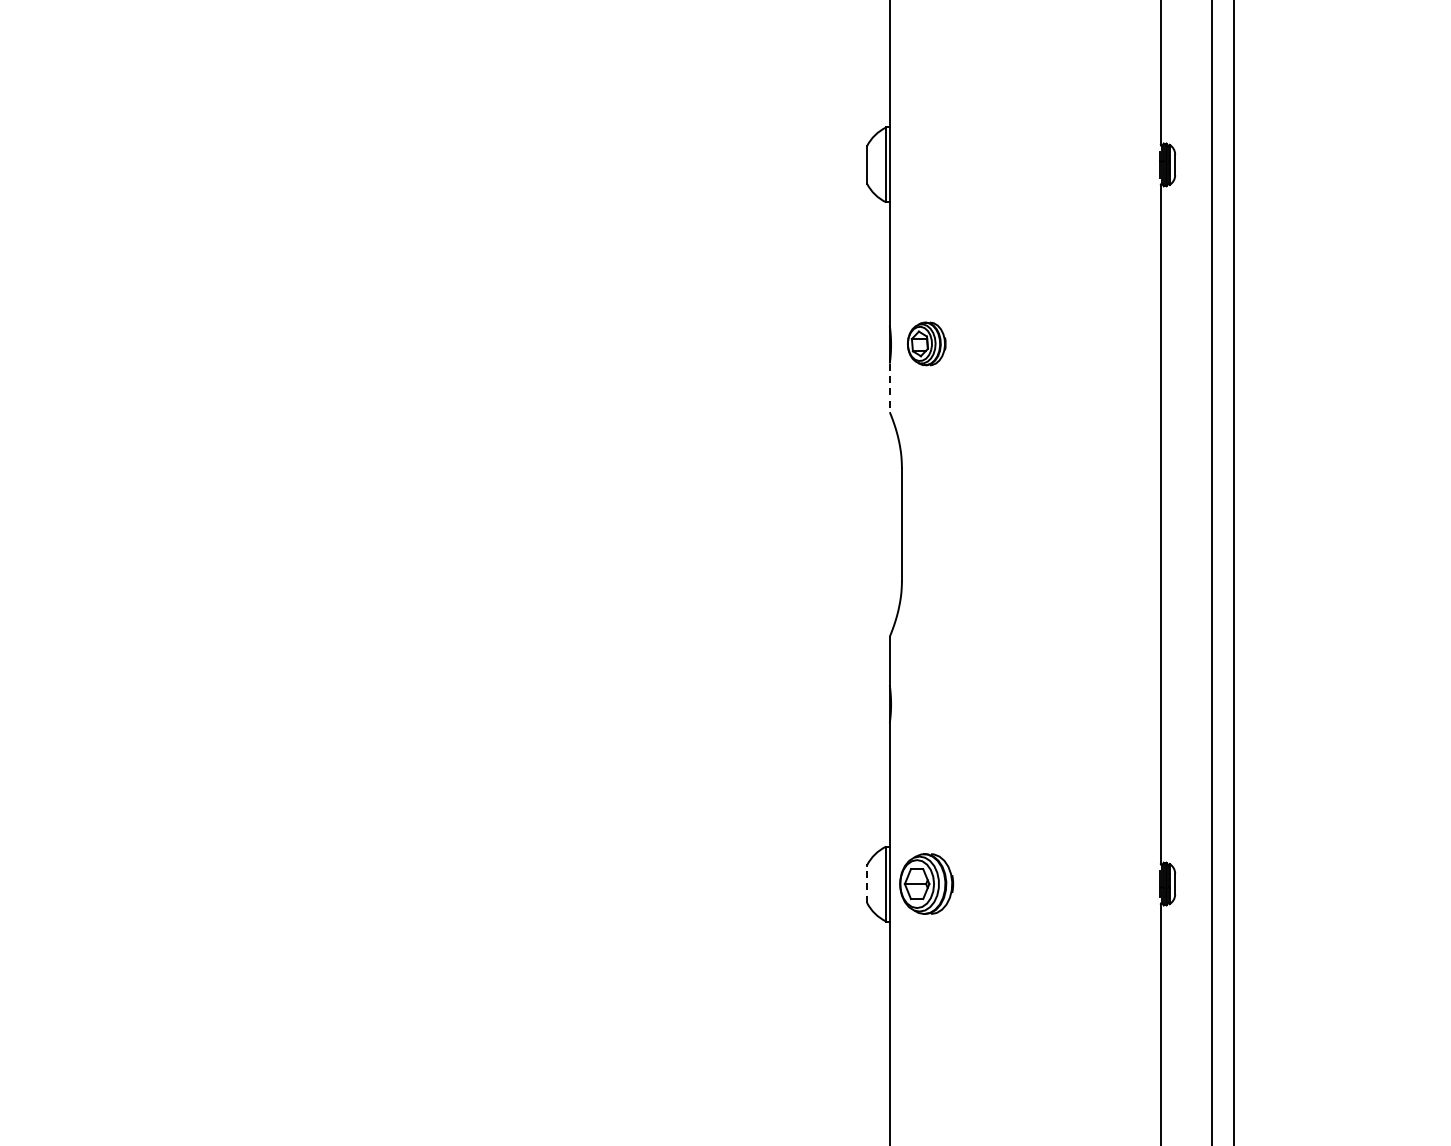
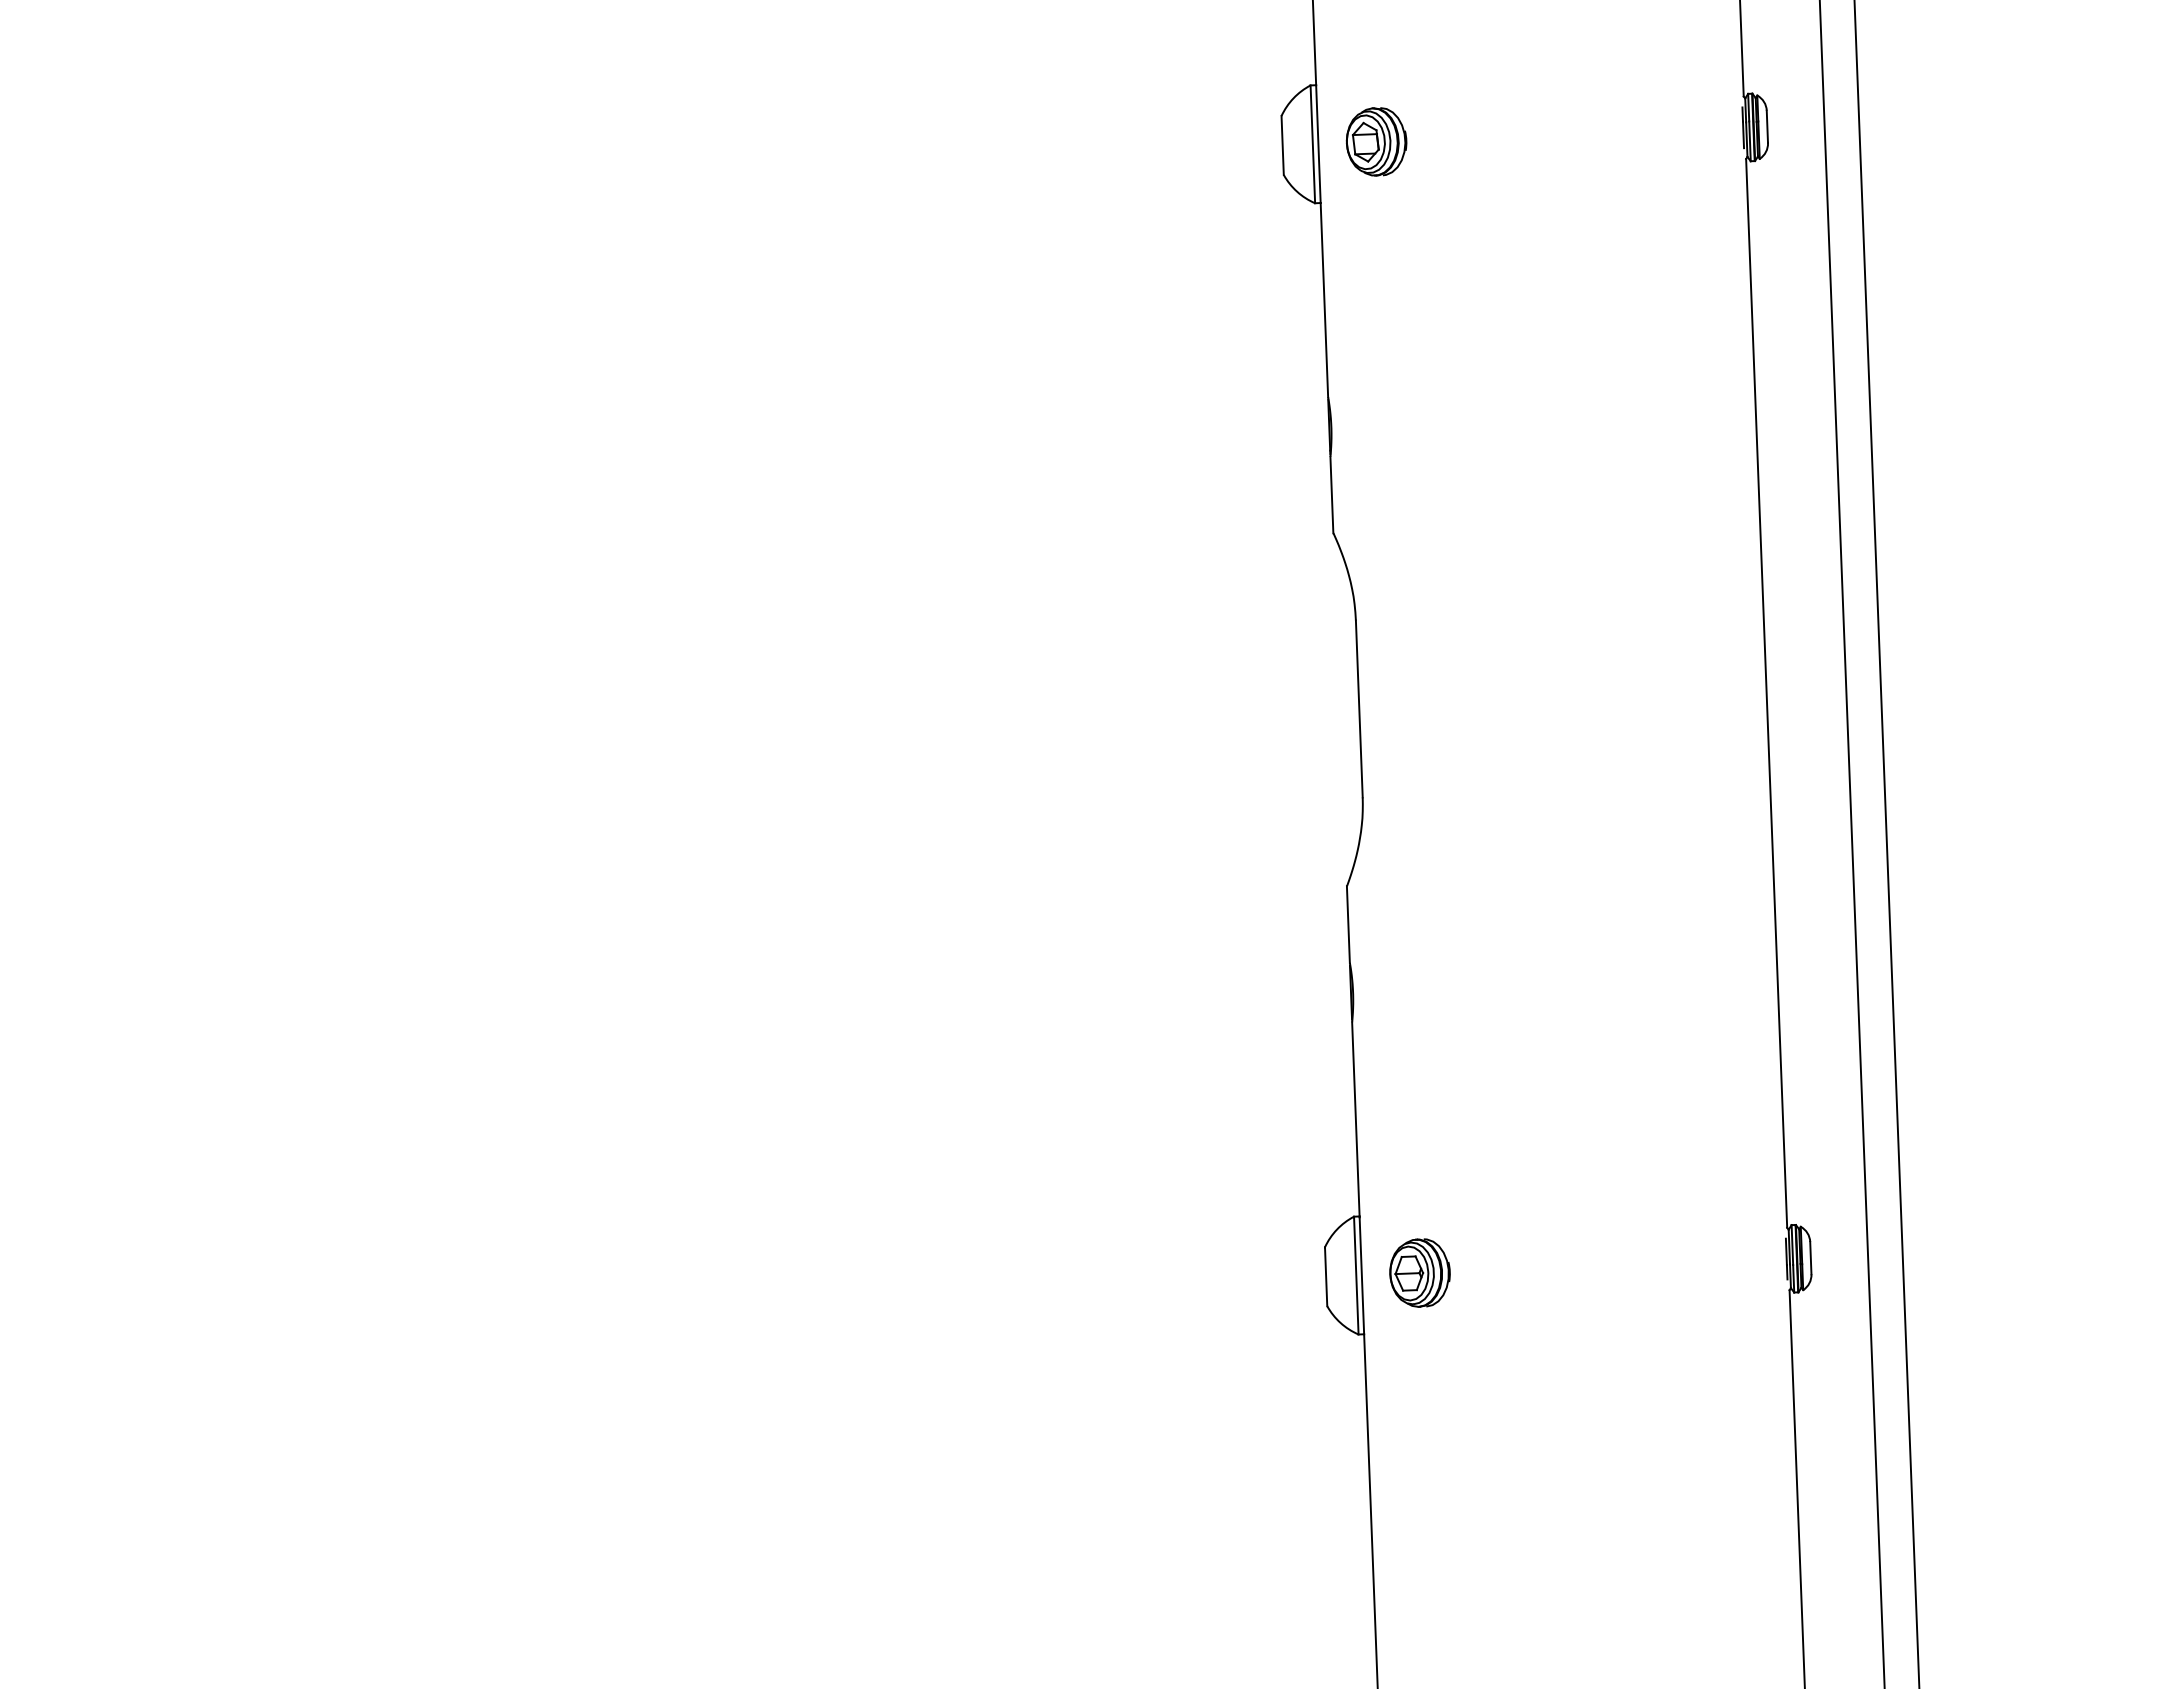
part: (926, 343) -> (1376, 141), moved
line: (889, 388) -> (1331, 495), dashed -> solid
part: (926, 883) -> (1419, 1272), size x0.71
line: (867, 884) -> (1326, 1277), dashed -> solid

